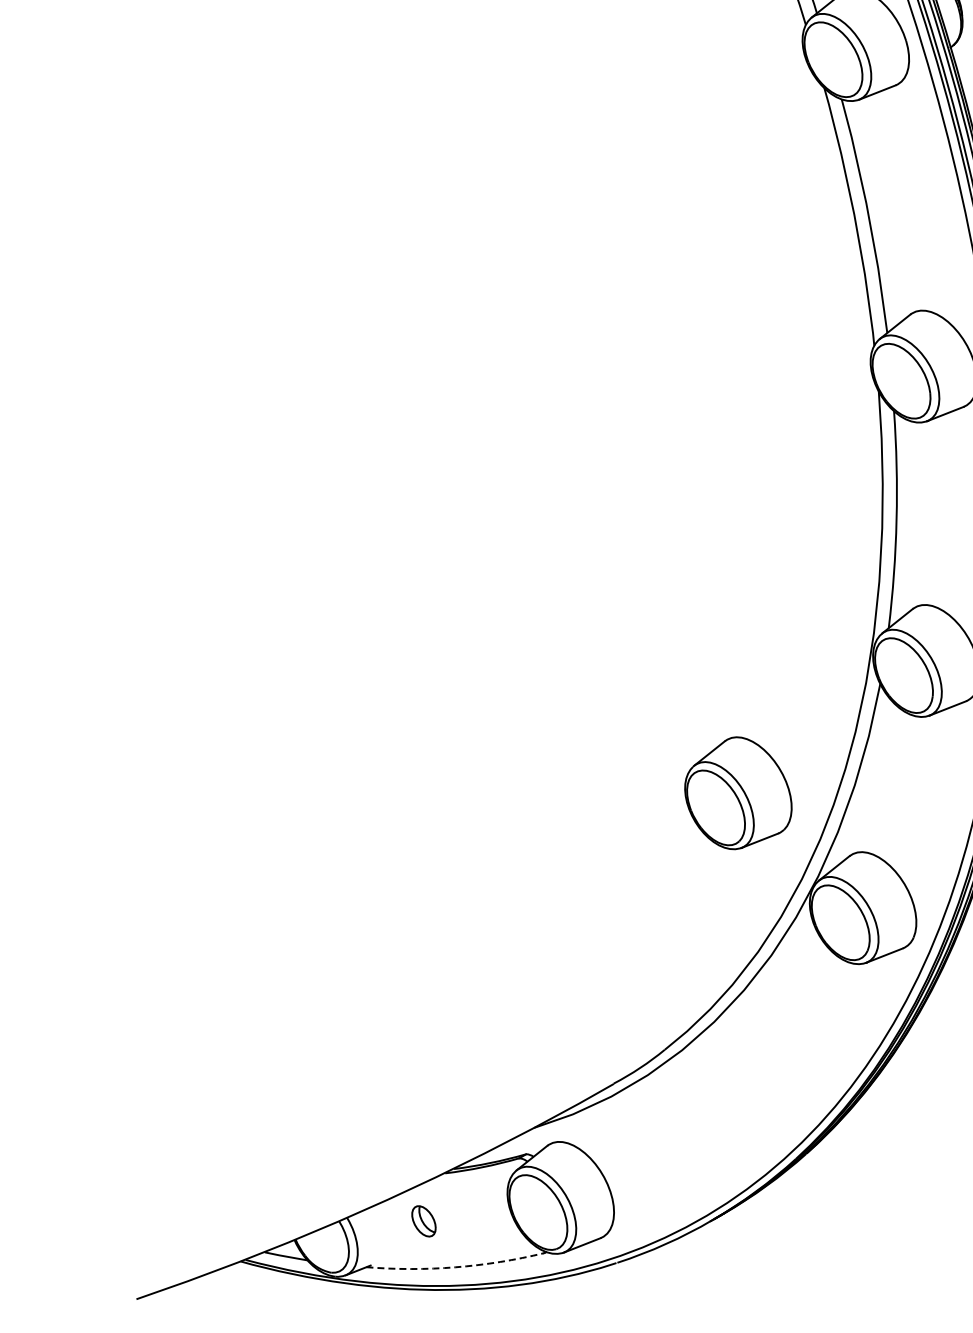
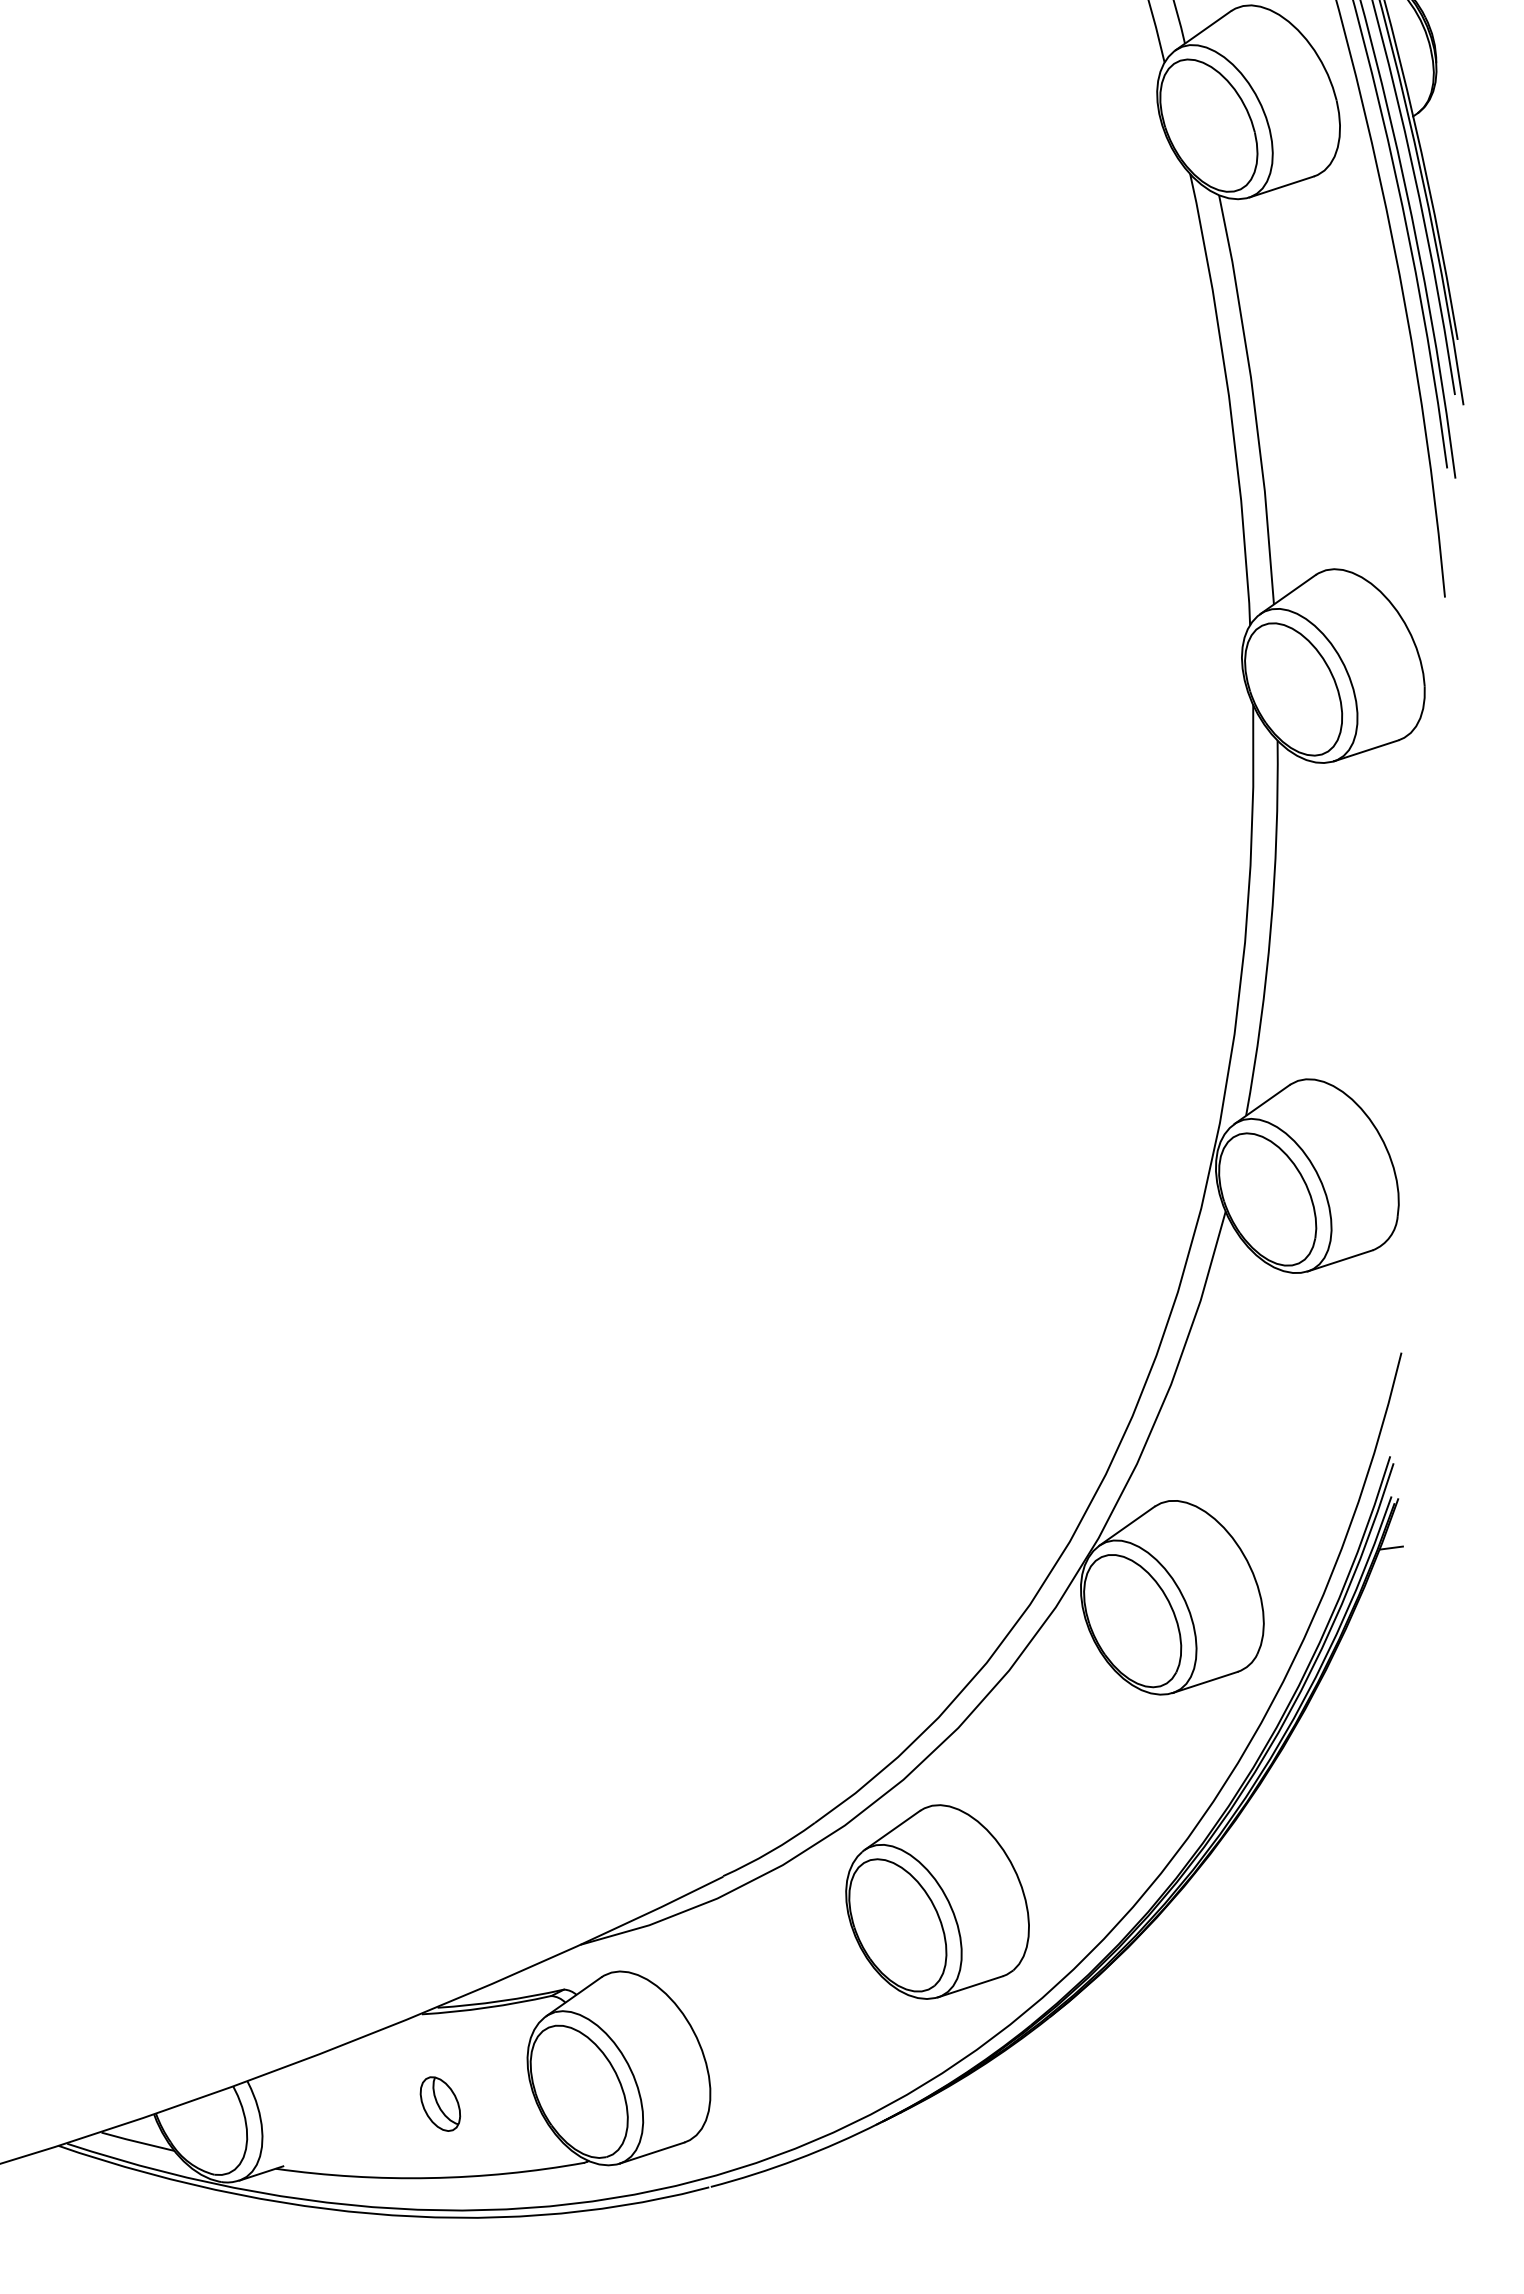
part: (738, 793) -> (938, 1902), moved
part: (423, 1221) -> (439, 2104), moved
arc: (455, 1267) -> (429, 2178), dashed -> solid

